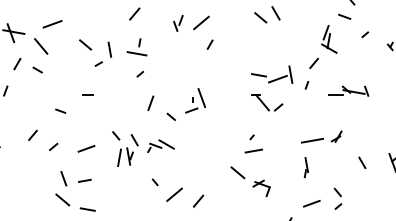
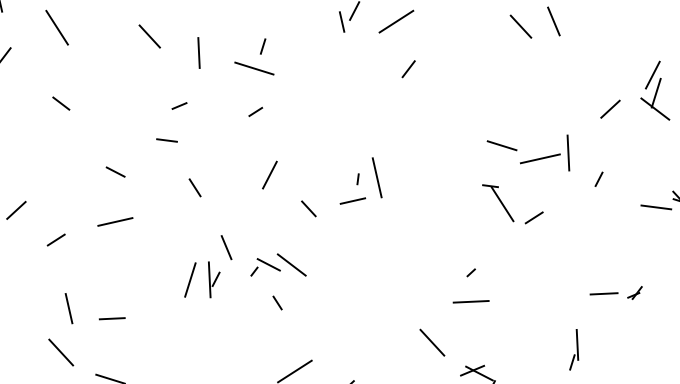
line: (98, 63) -> (178, 104), moved
line: (313, 63) -> (609, 109), moved
line: (37, 69) -> (60, 102), moved
line: (87, 94) -> (166, 139), moved
line: (60, 110) -> (115, 170), moved
line: (116, 135) -> (195, 187), moved
part: (321, 136) -> (615, 289), size x0.6
line: (86, 148) -> (115, 221), moved
line: (154, 182) -> (275, 303), moved

